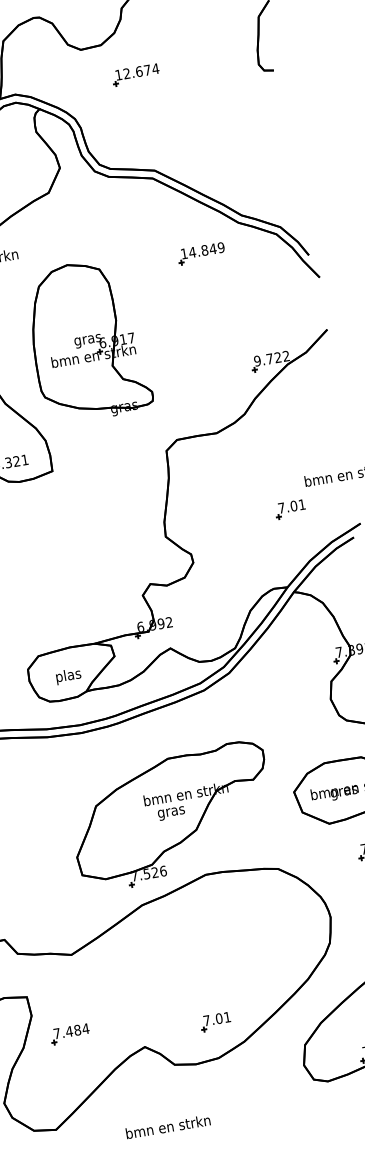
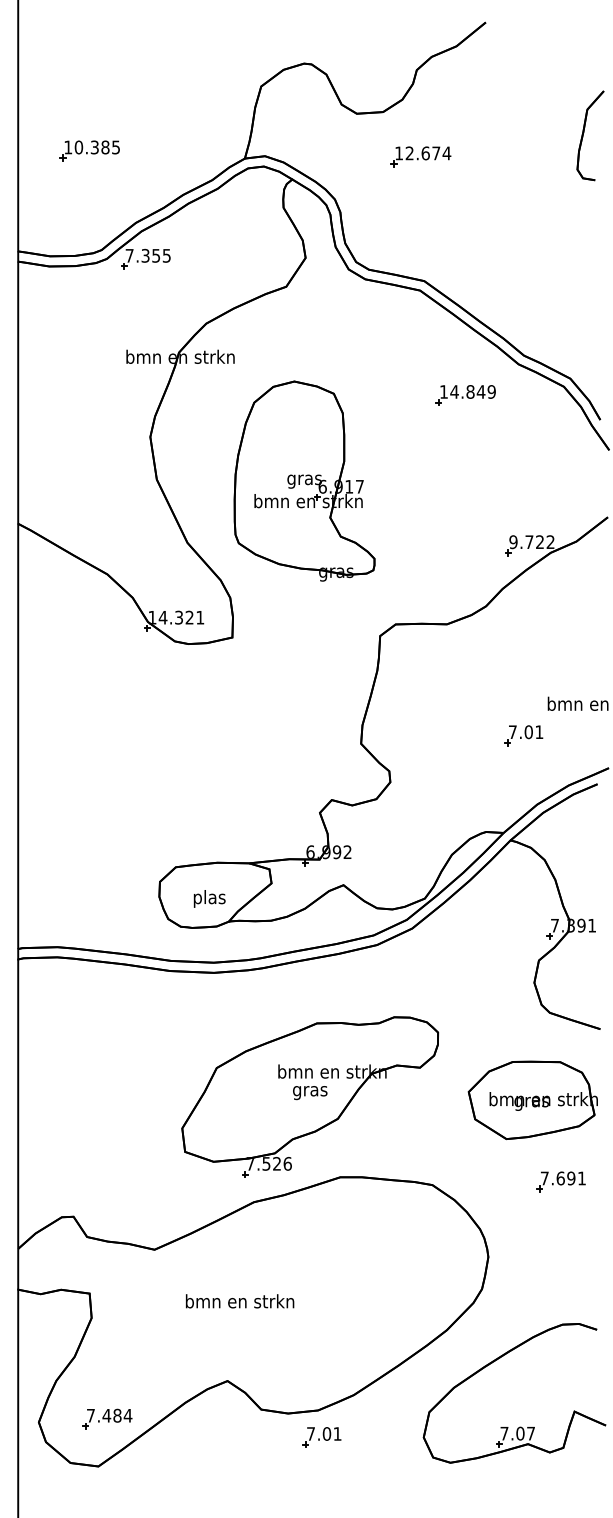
part: (215, 1022) -> (321, 1437), moved
part: (70, 1033) -> (107, 1418), moved
text: (168, 1126) -> (240, 1301), moved

